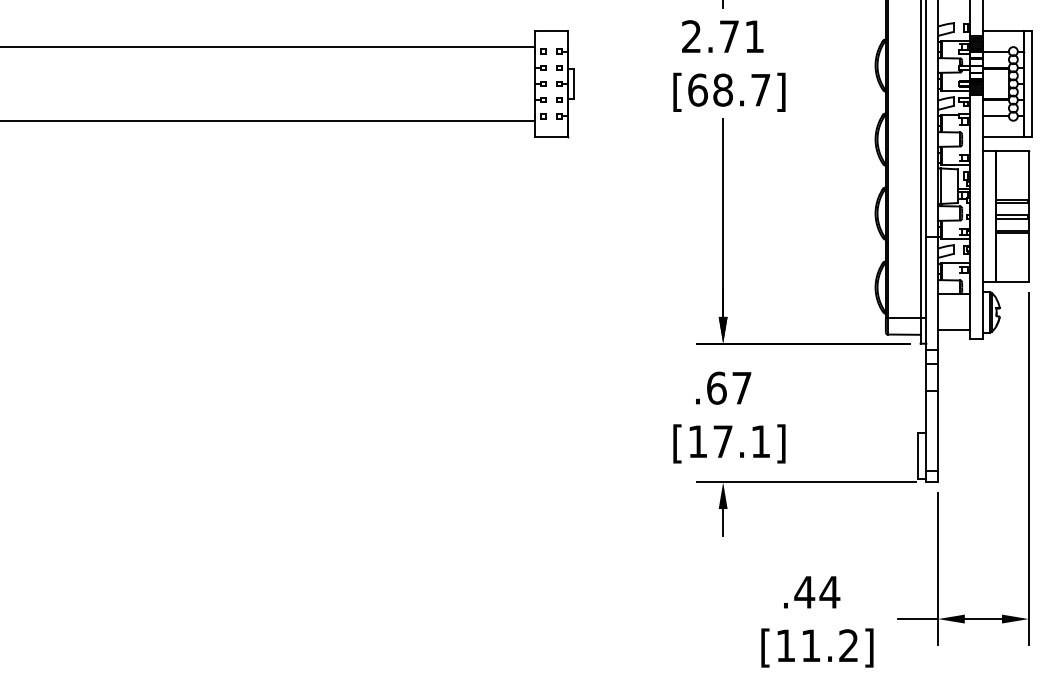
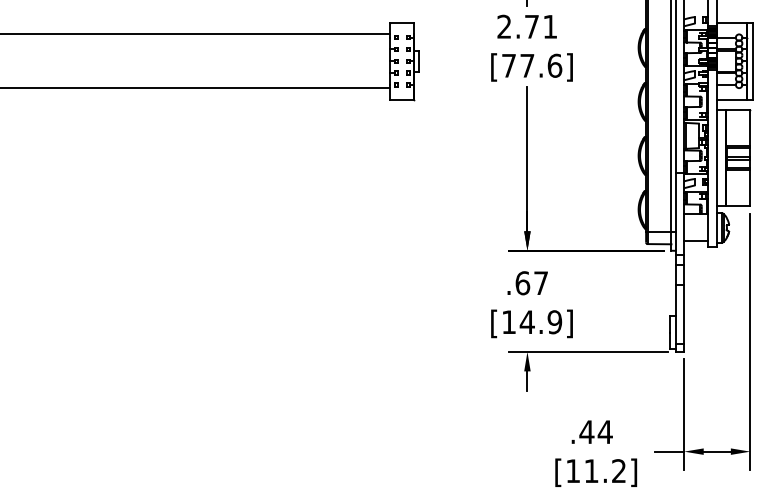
text: (730, 89) -> (532, 65), [68.7] -> [77.6]
text: (741, 442) -> (540, 322), [17.1] -> [14.9]

